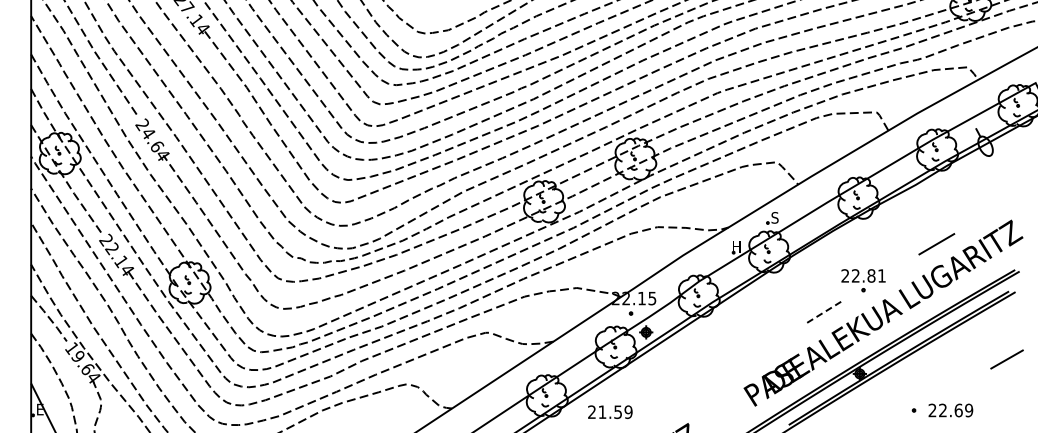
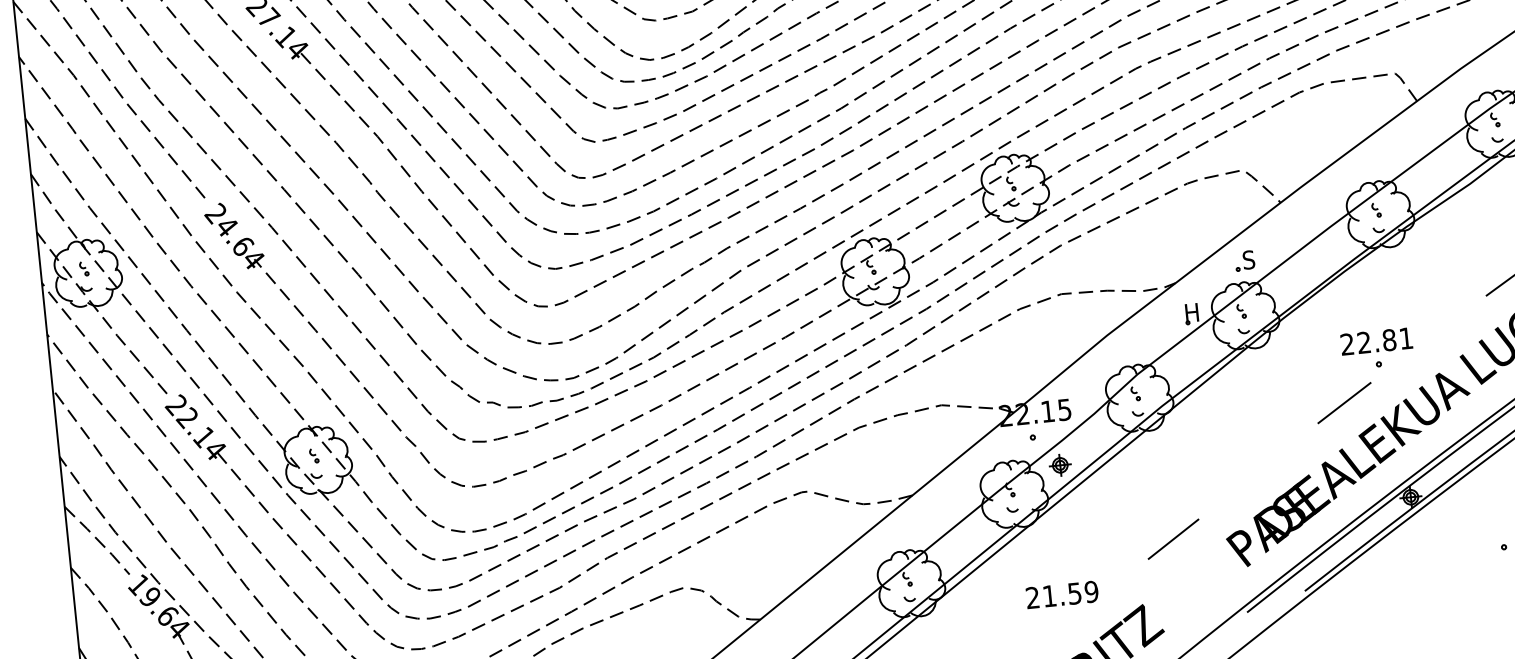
part: (863, 280) -> (1377, 348), moved
line: (824, 311) -> (1343, 402), dashed -> solid
line: (711, 384) -> (1173, 538), added
text: (610, 411) -> (1062, 593), moved

